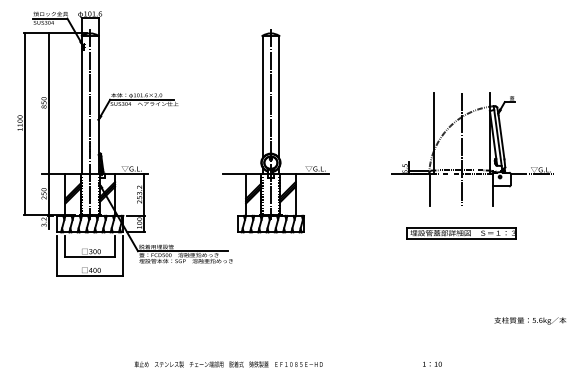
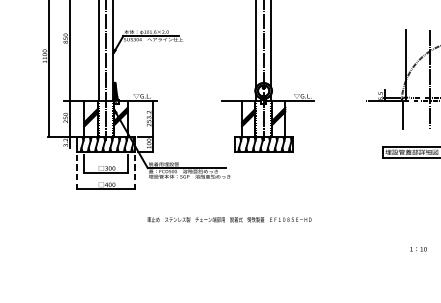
line: (57, 255) -> (77, 171), solid -> dashed
line: (123, 255) -> (135, 171), solid -> dashed
text: (432, 363) -> (418, 248), moved
text: (228, 364) -> (229, 219), moved

